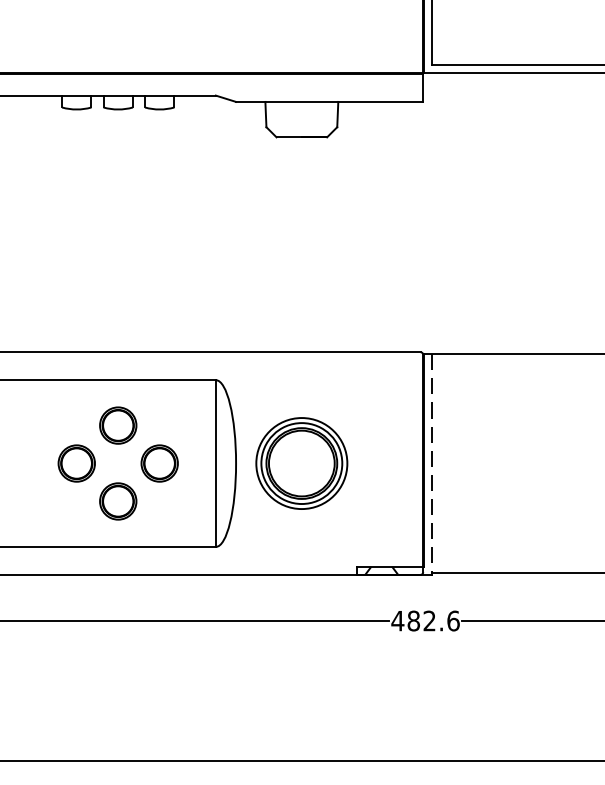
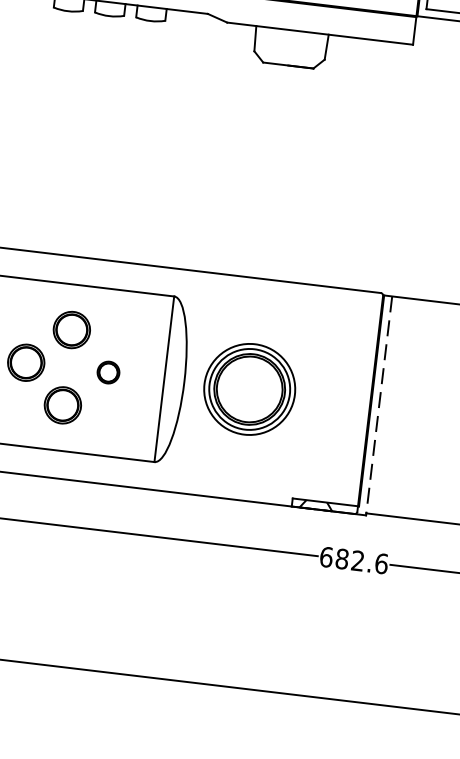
part: (159, 463) -> (108, 372), size x0.6
text: (397, 620) -> (326, 556), 482.6 -> 682.6

